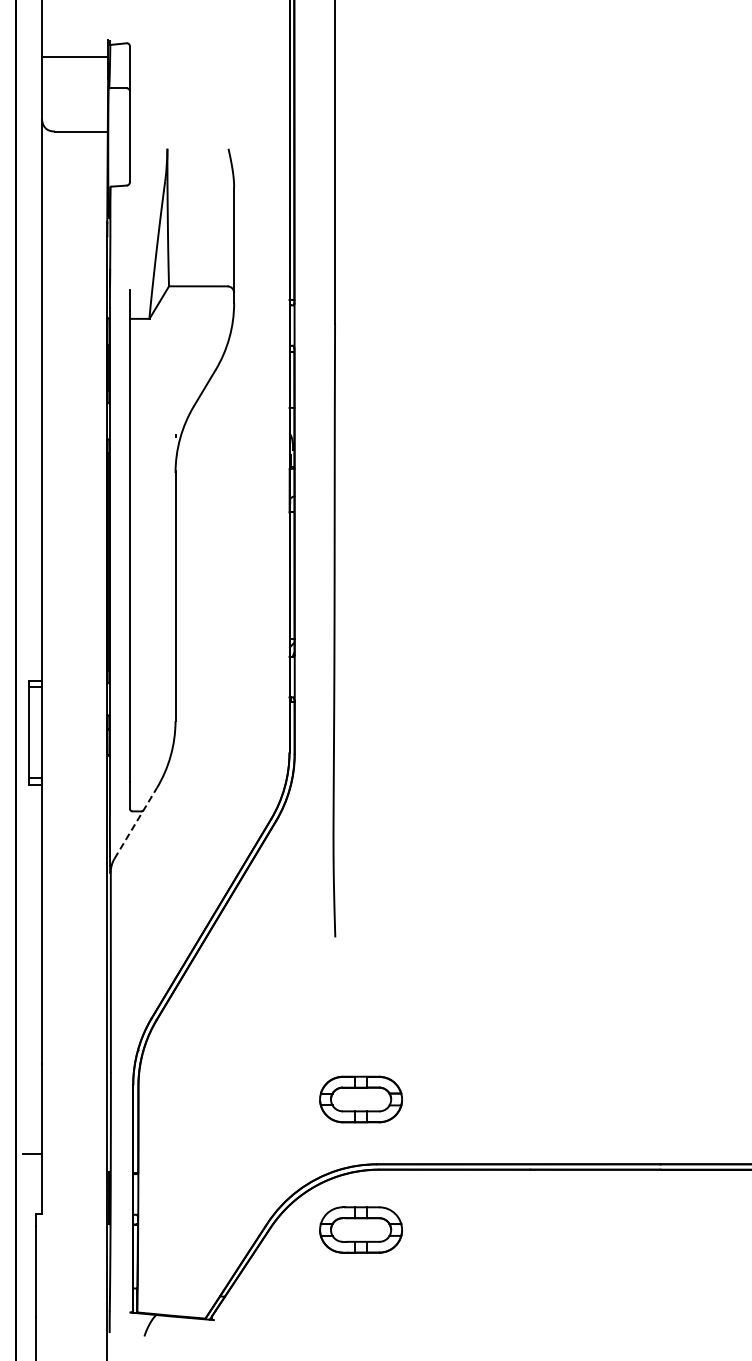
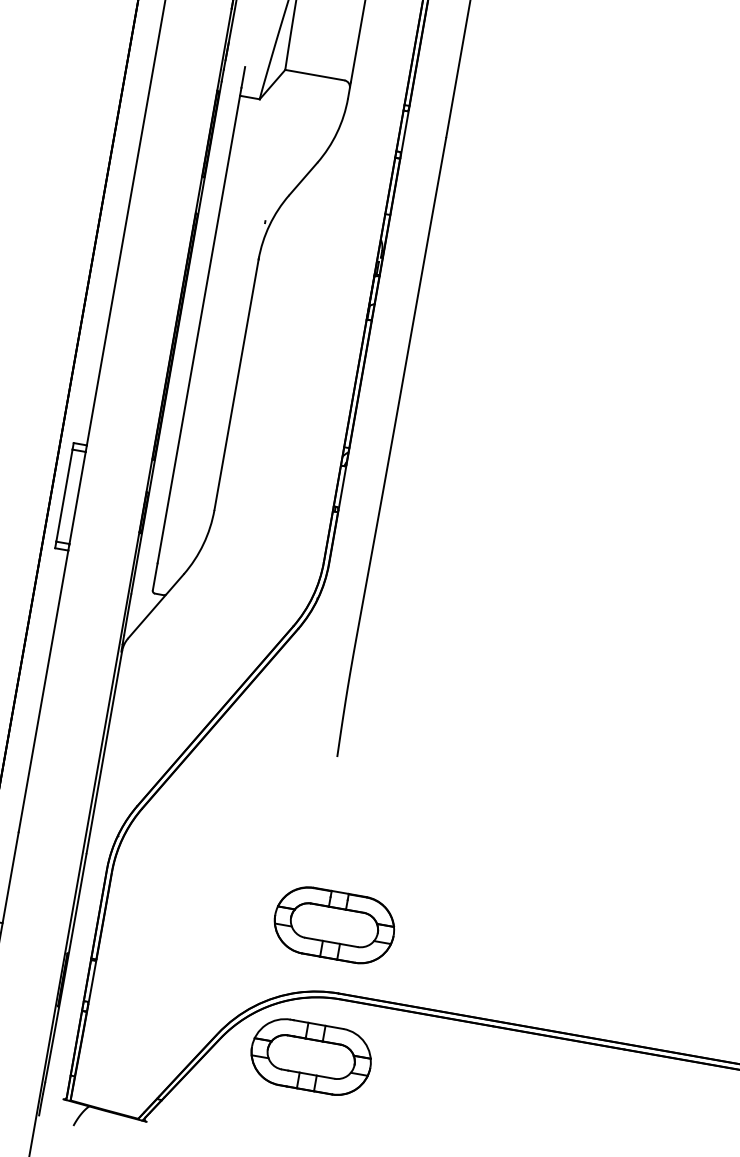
line: (136, 822) -> (156, 605), dashed -> solid
part: (360, 1099) -> (333, 925), size x1.43
part: (360, 1229) -> (310, 1056), size x1.43

